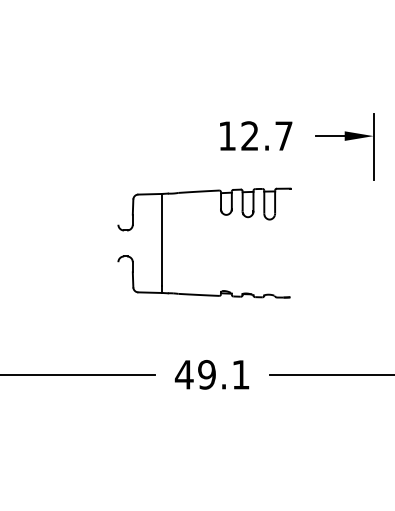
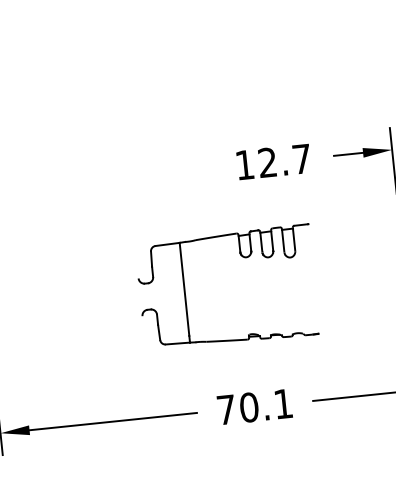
part: (223, 215) -> (243, 258), moved
text: (194, 374) -> (236, 408), 49.1 -> 70.1

